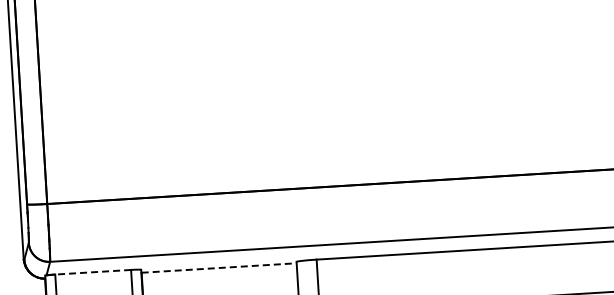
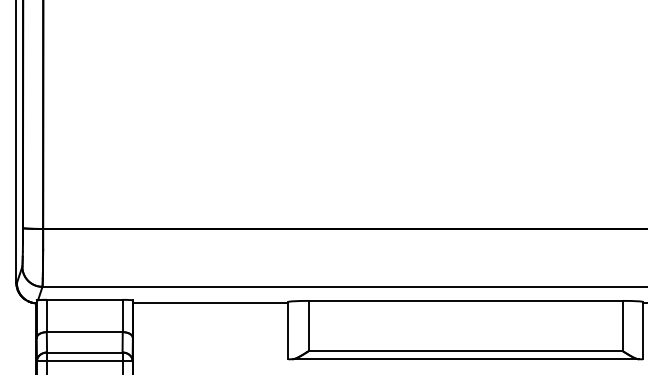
line: (218, 268) -> (210, 303), dashed -> solid
line: (92, 271) -> (84, 299), dashed -> solid

